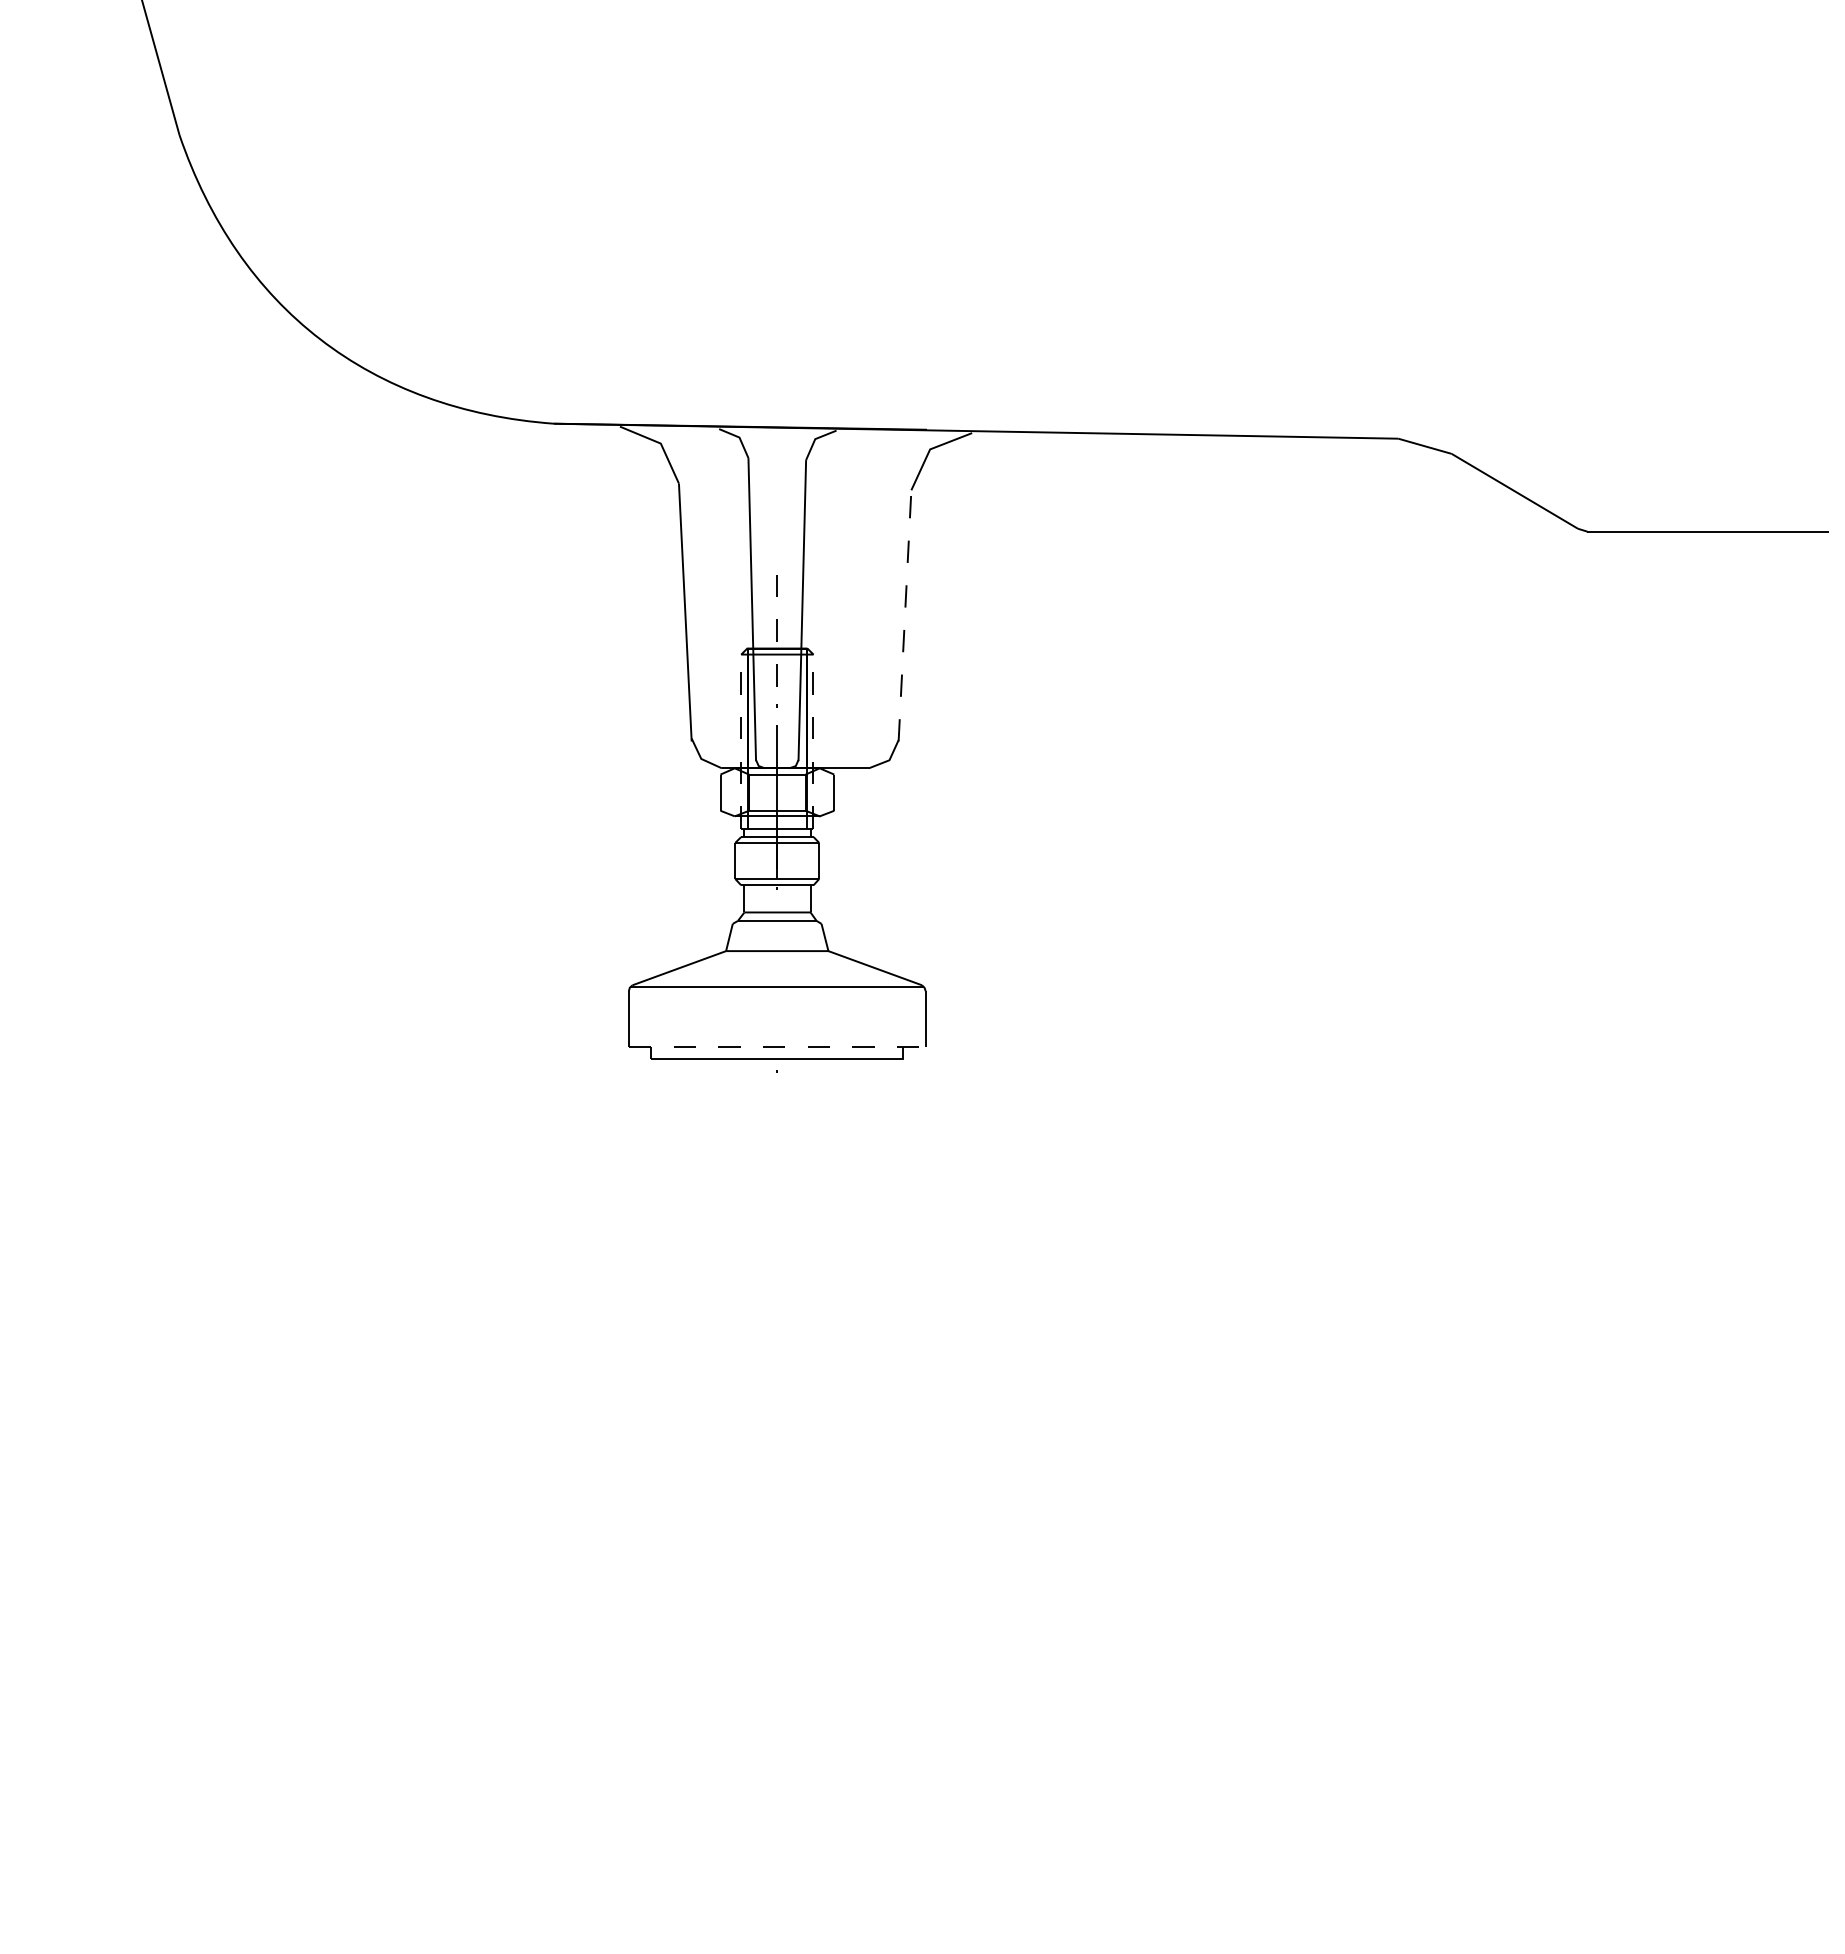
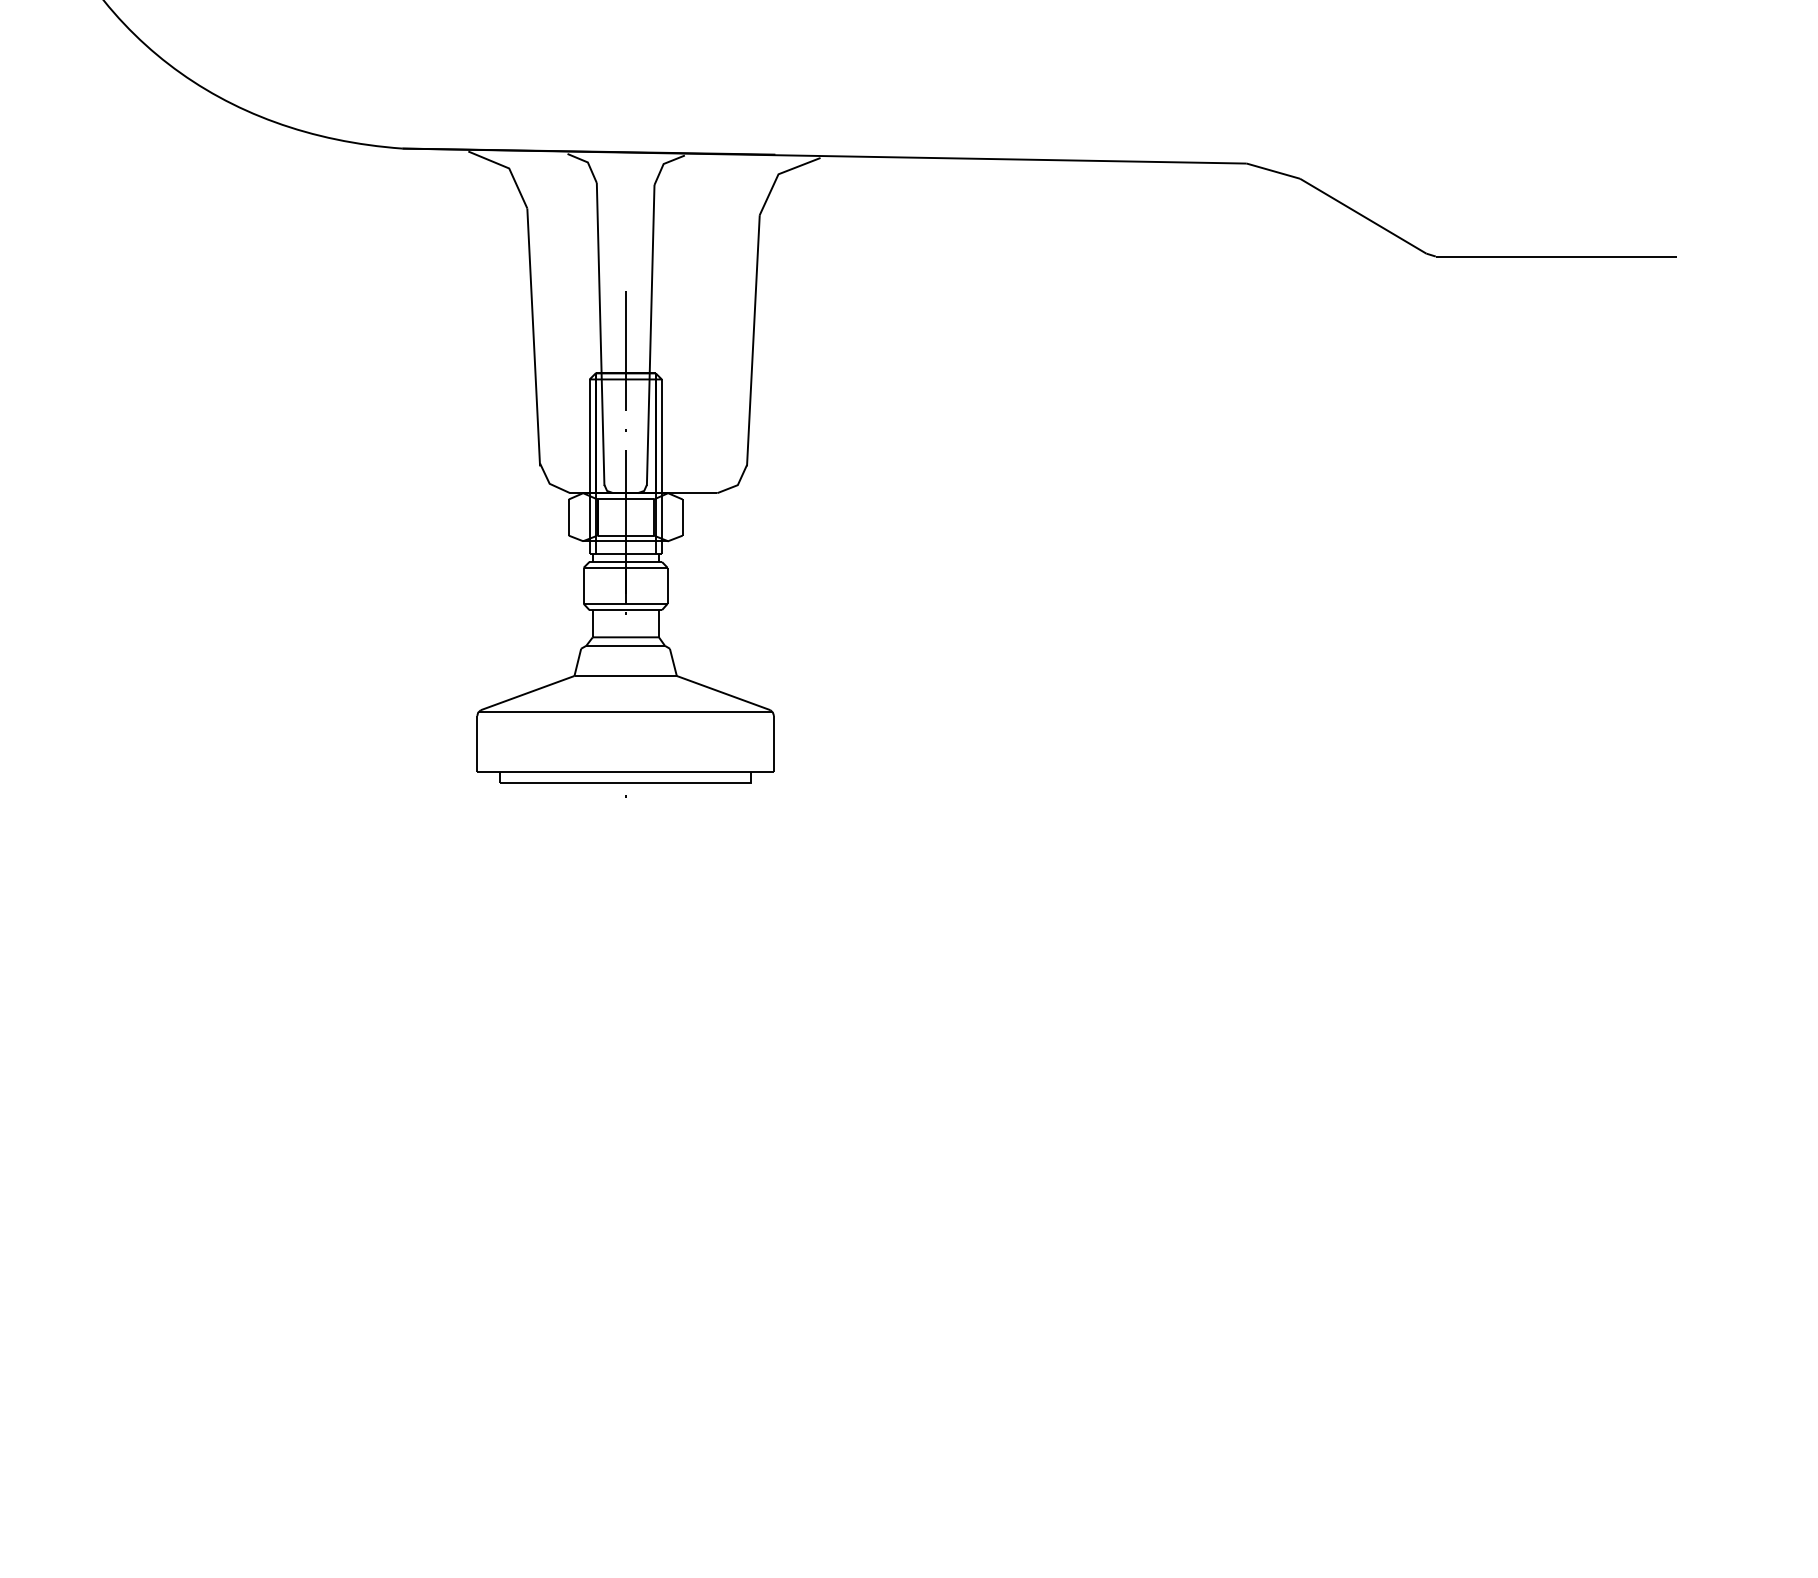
line: (905, 615) -> (753, 340), dashed -> solid
line: (777, 625) -> (625, 350), dashed -> solid
line: (741, 741) -> (589, 466), dashed -> solid
line: (813, 741) -> (661, 466), dashed -> solid
line: (777, 1046) -> (625, 771), dashed -> solid

